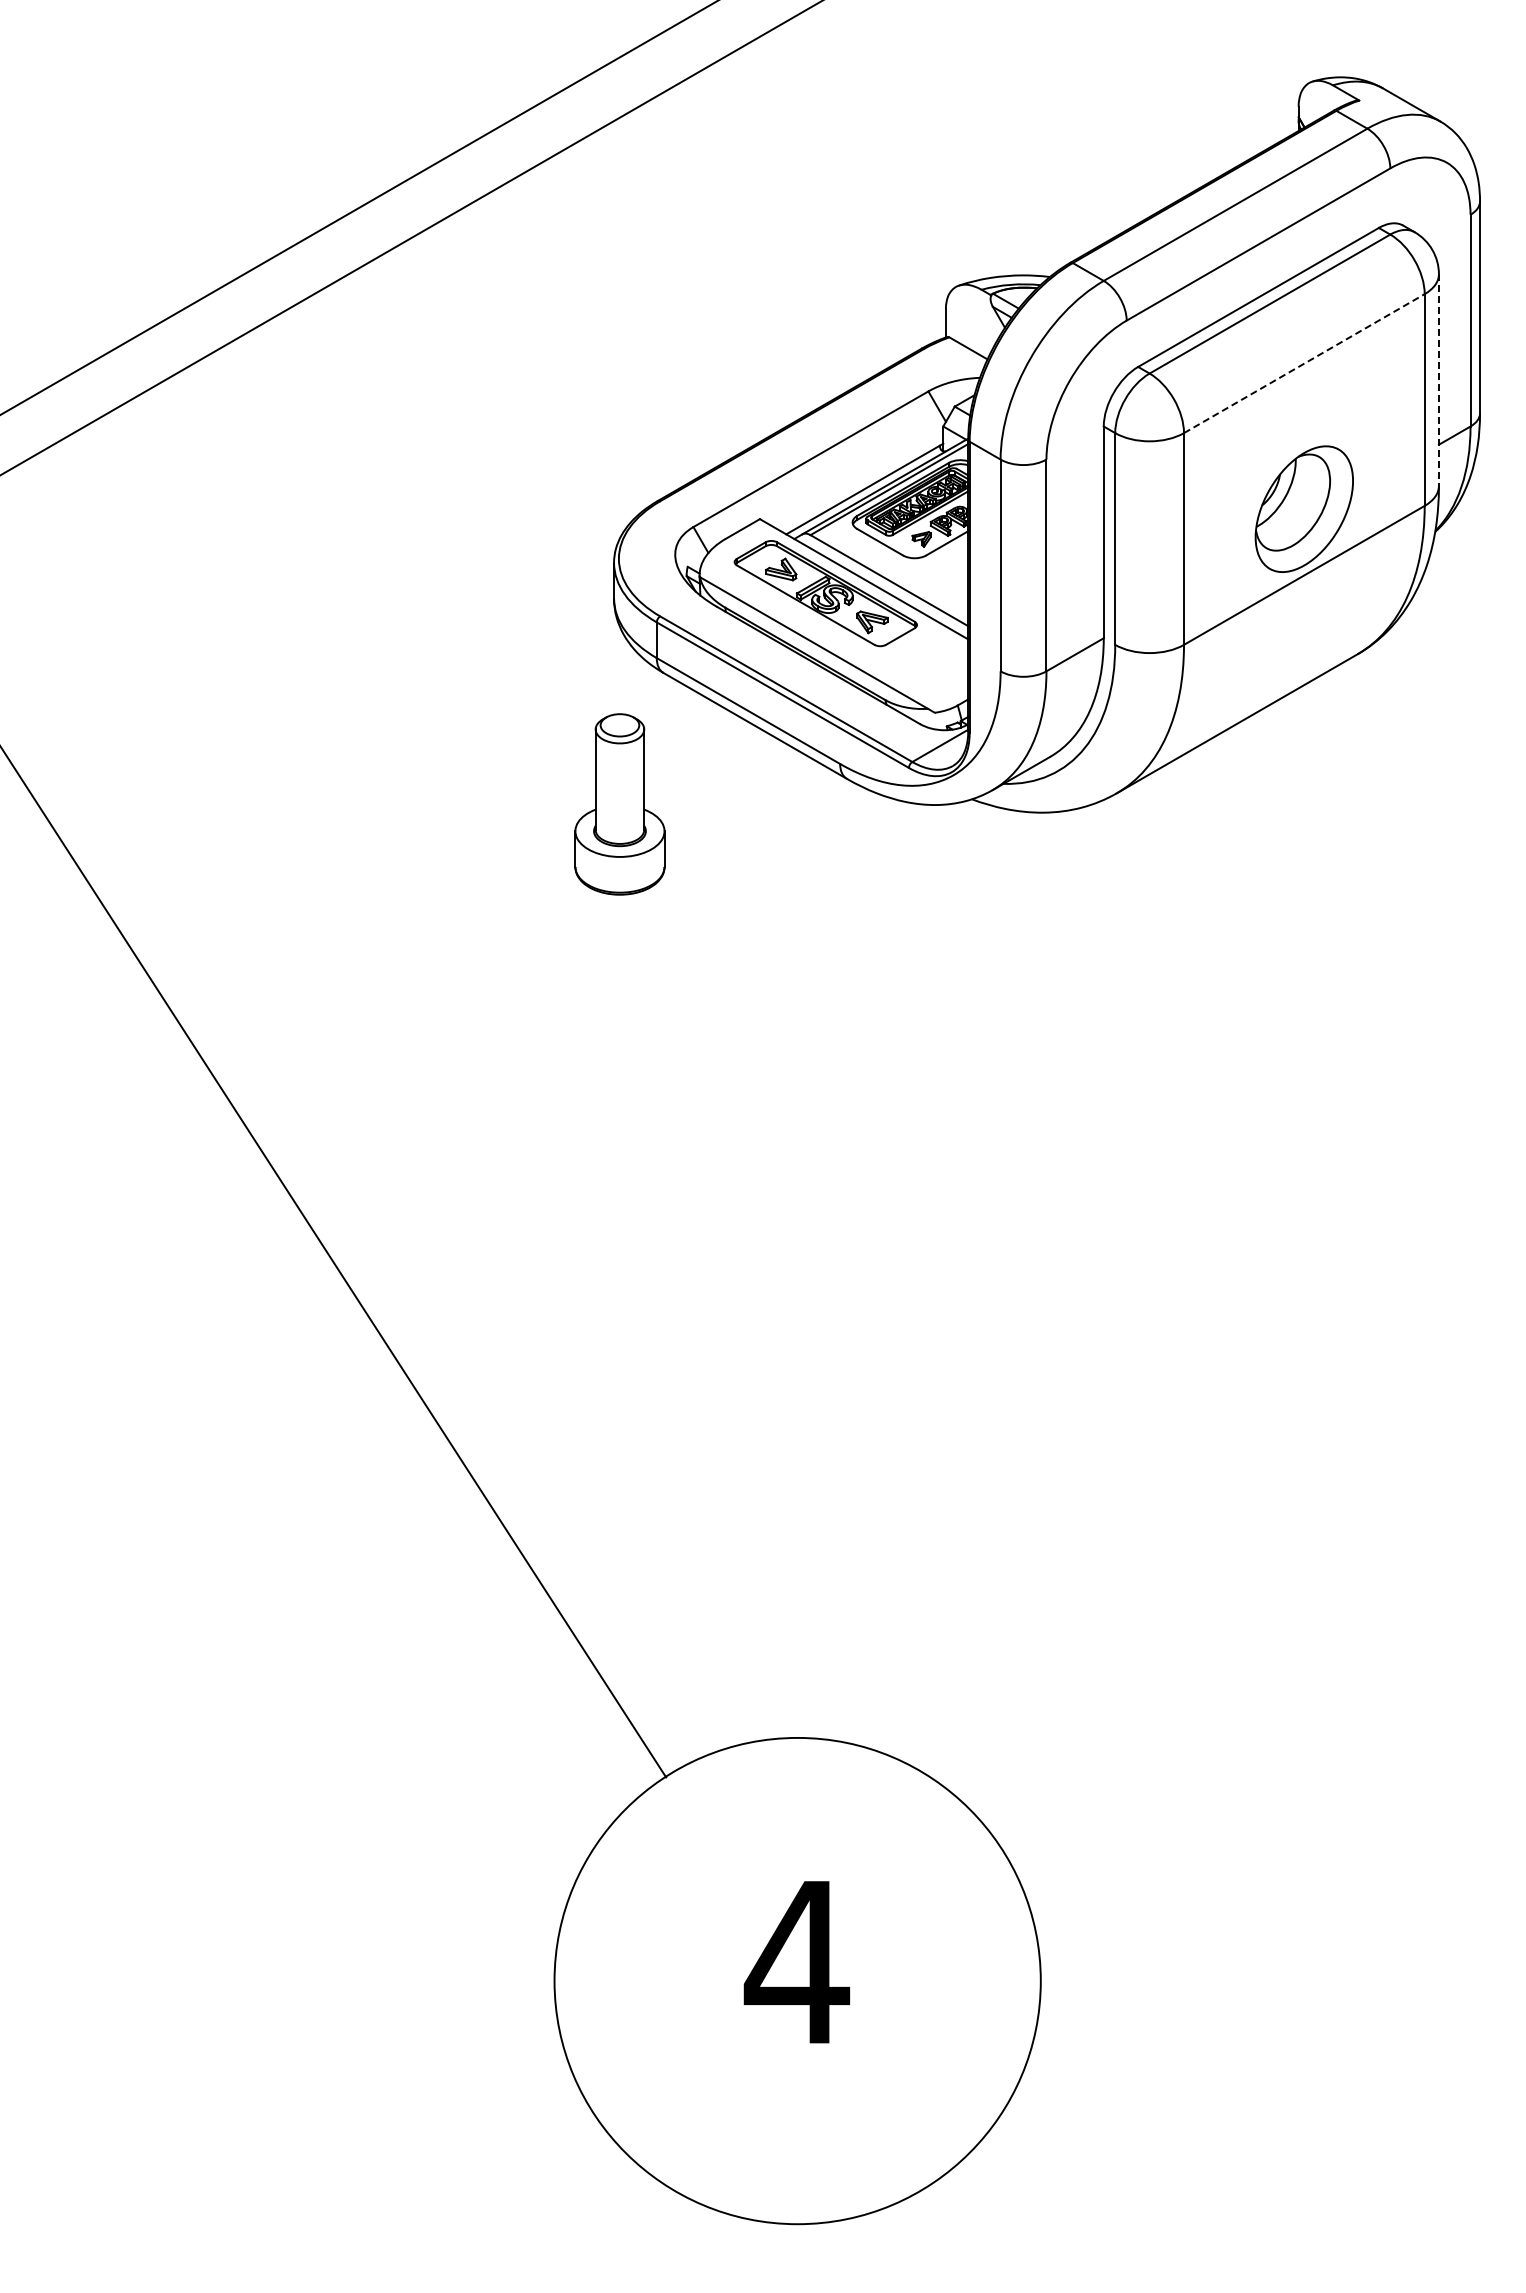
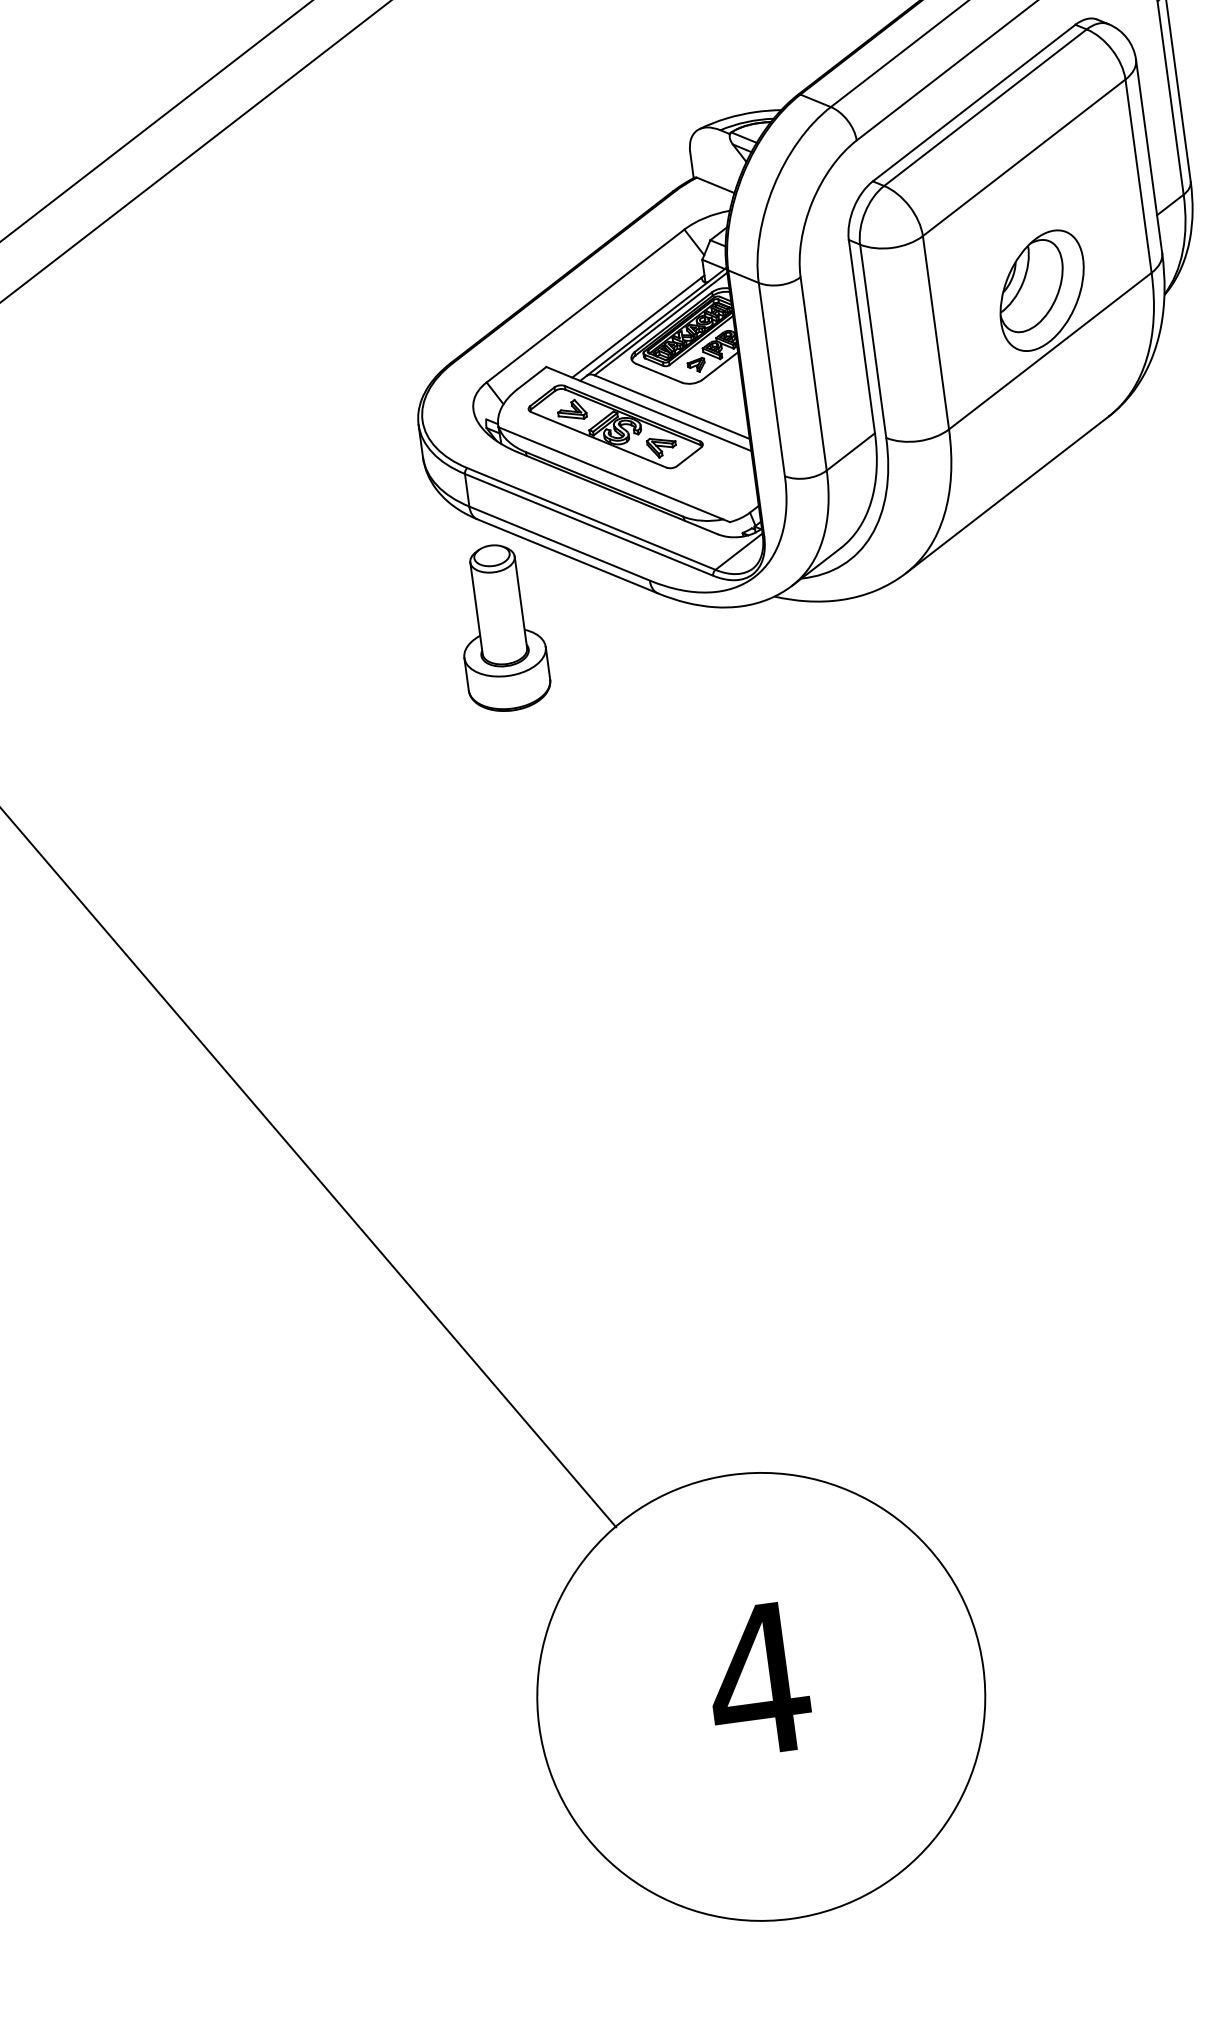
line: (1304, 363) -> (1024, 157), dashed -> solid
line: (1438, 380) -> (1148, 156), dashed -> solid
part: (619, 804) -> (501, 628), moved

